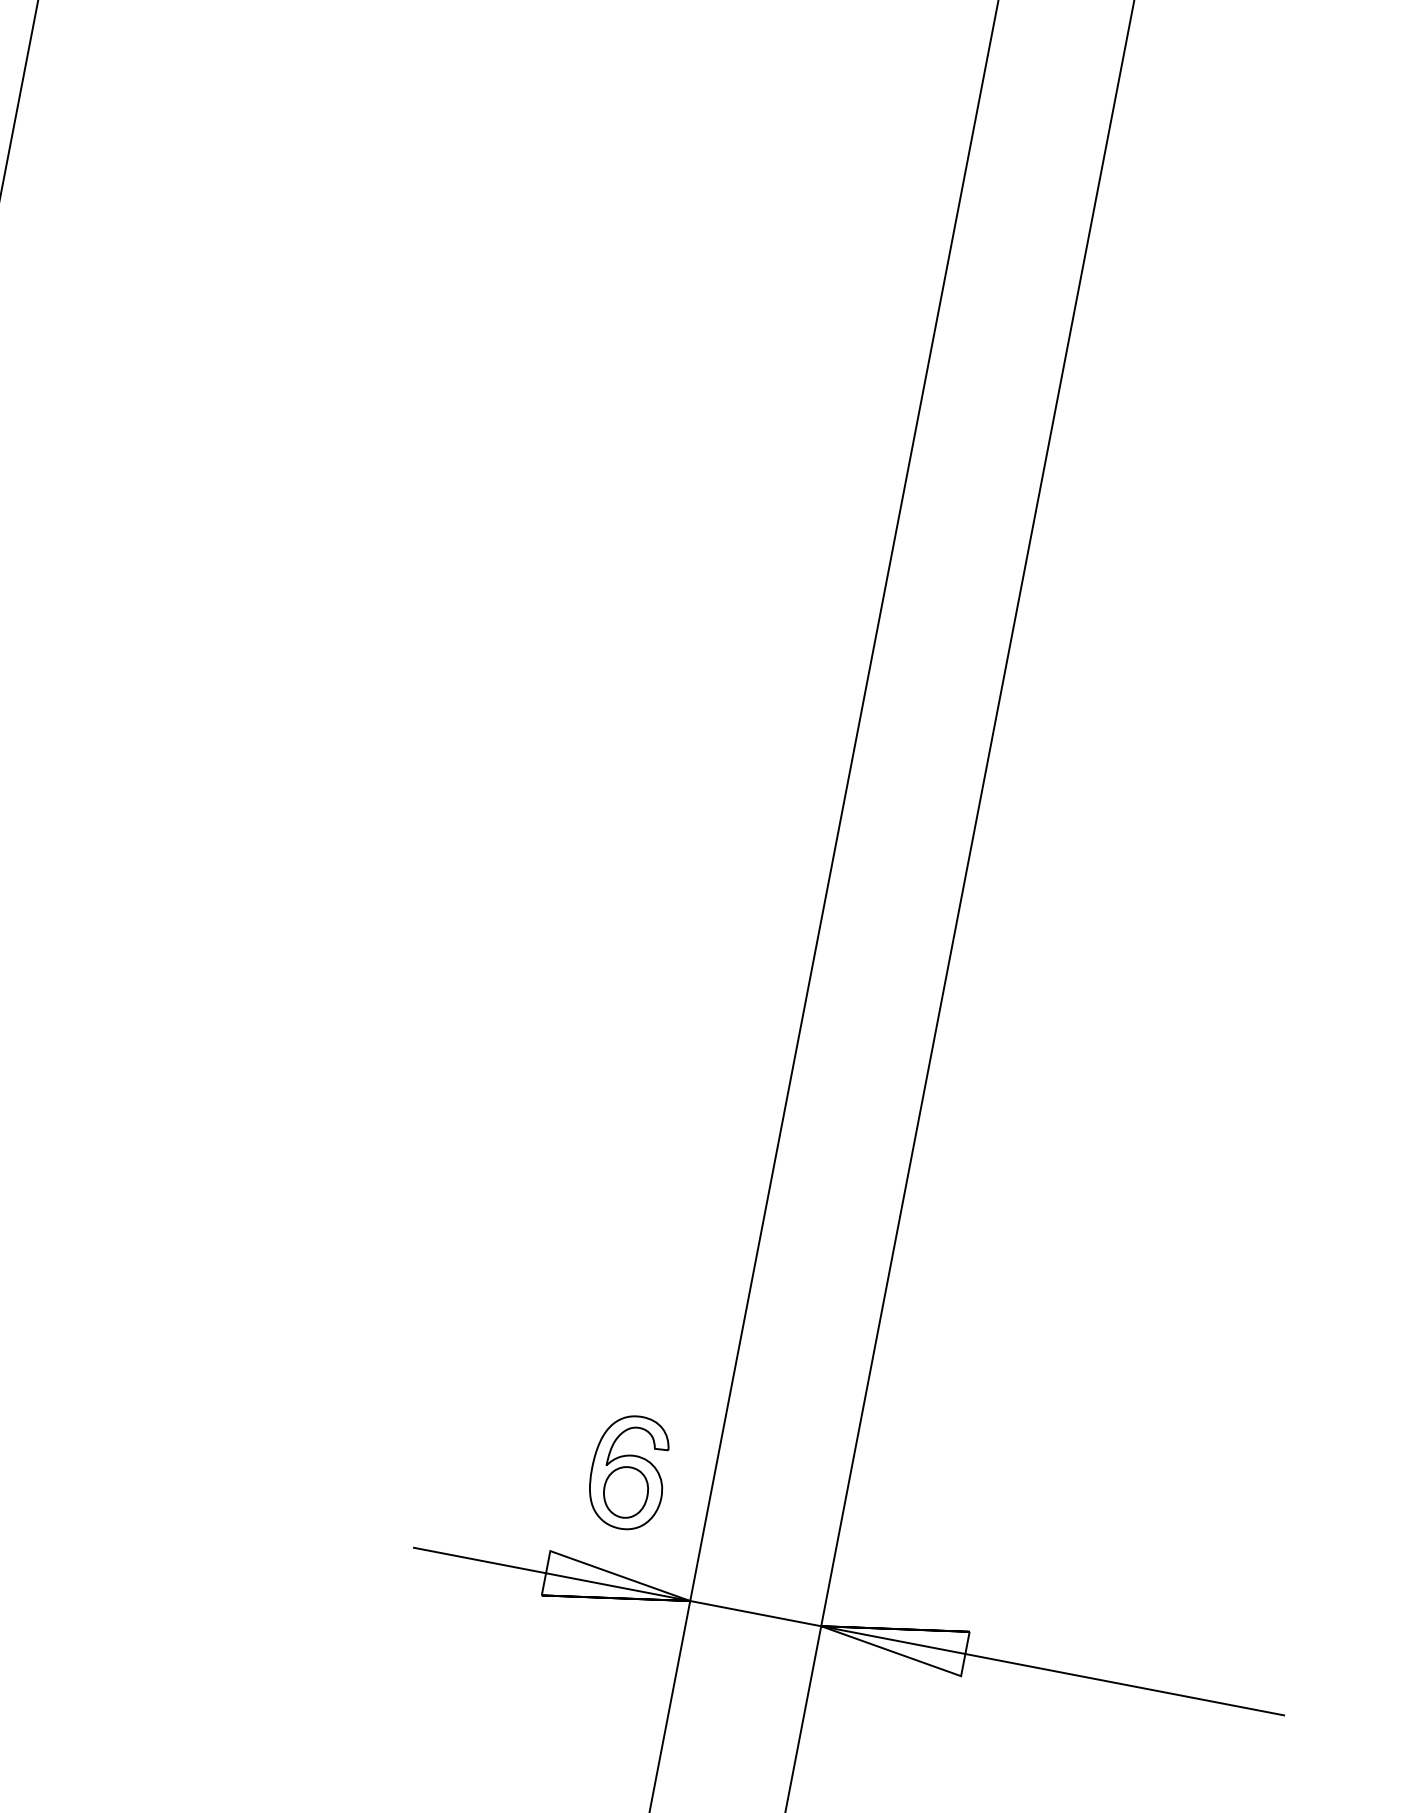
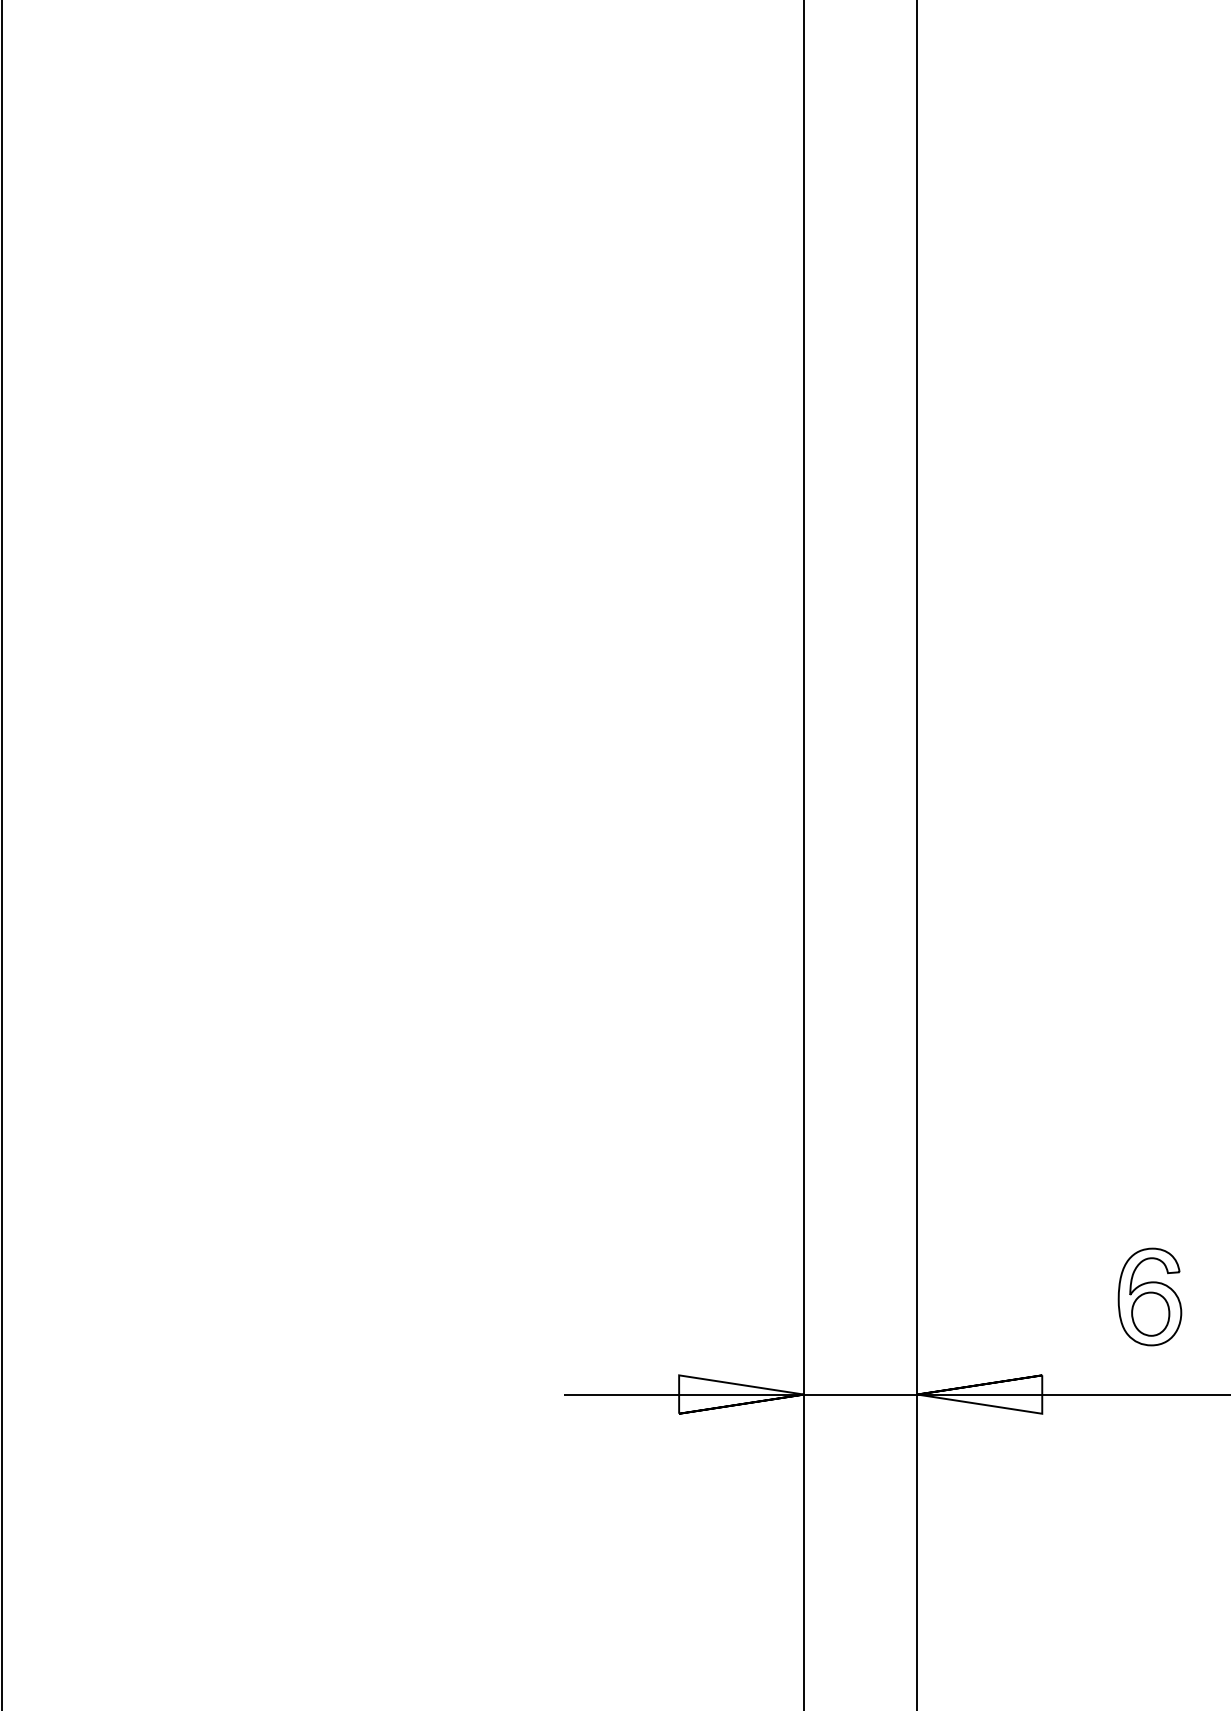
part: (628, 1471) -> (1149, 1296), moved

